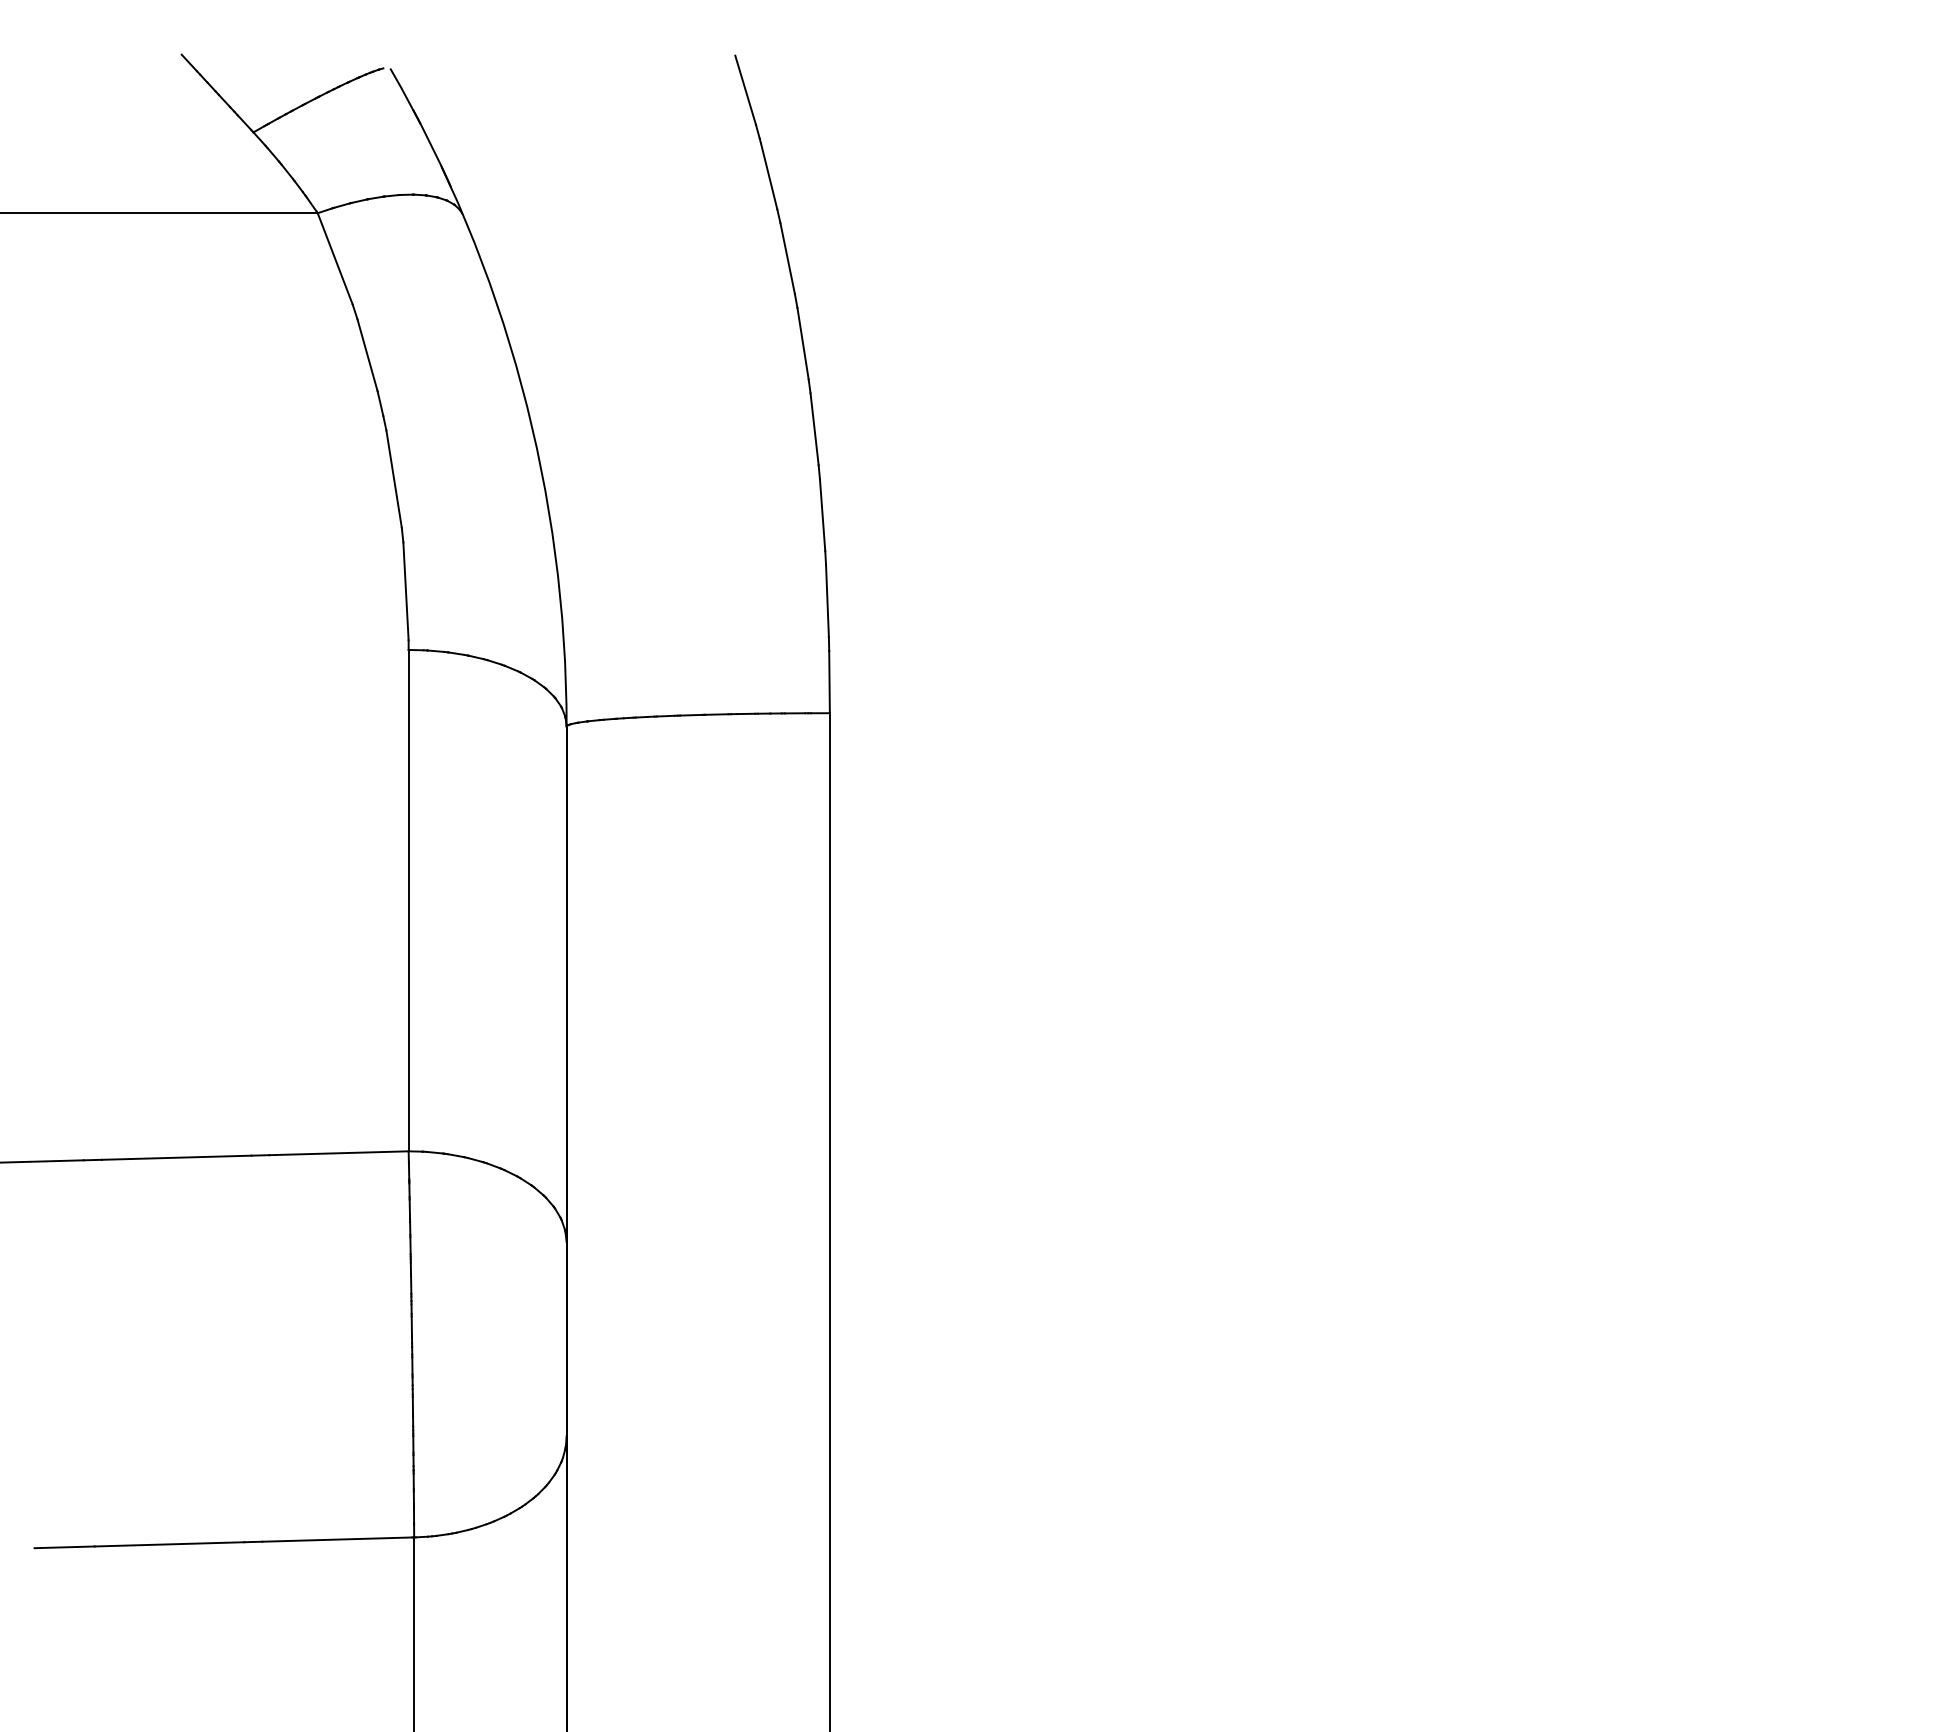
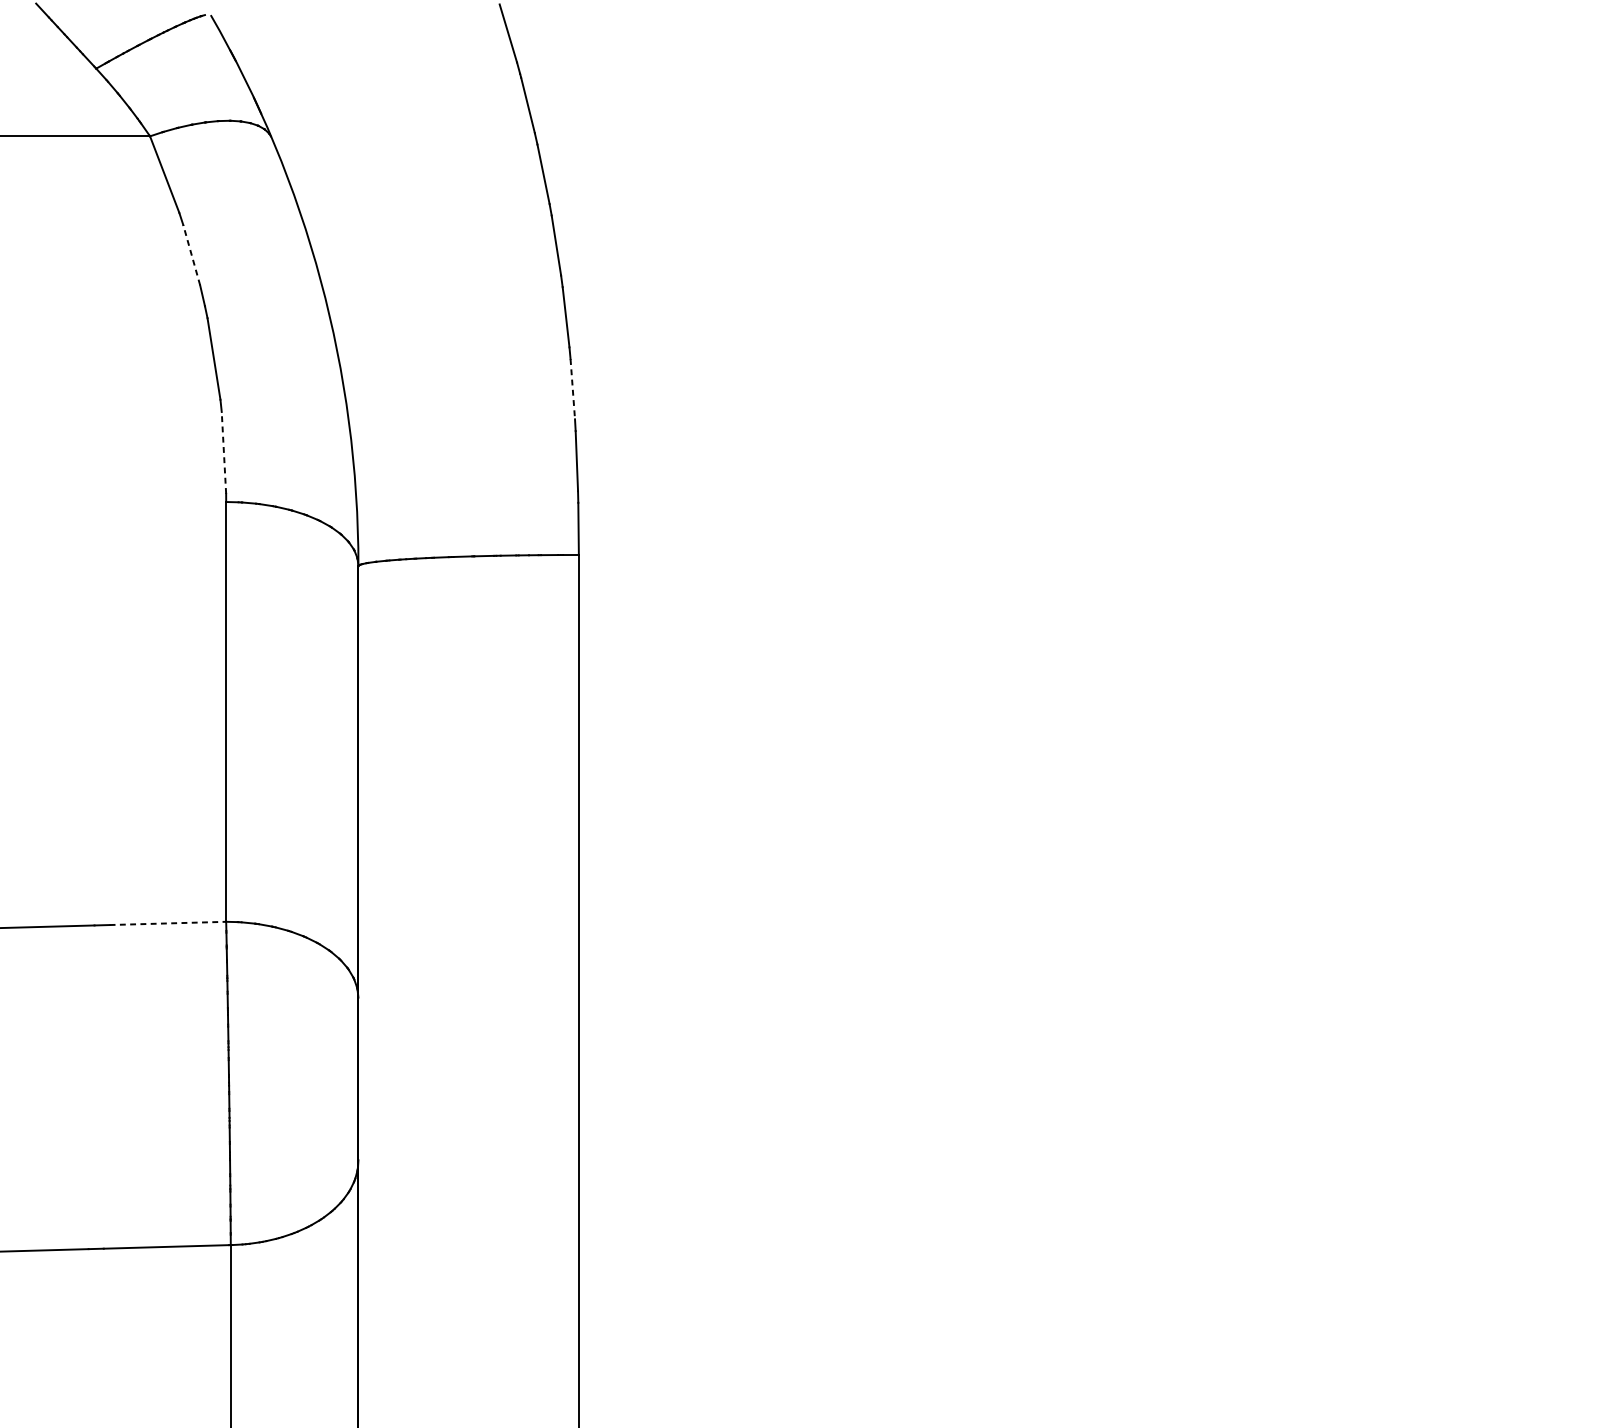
line: (367, 354) -> (191, 254), solid -> dashed
line: (822, 515) -> (572, 389), solid -> dashed
line: (405, 590) -> (223, 452), solid -> dashed
line: (339, 1153) -> (168, 923), solid -> dashed

